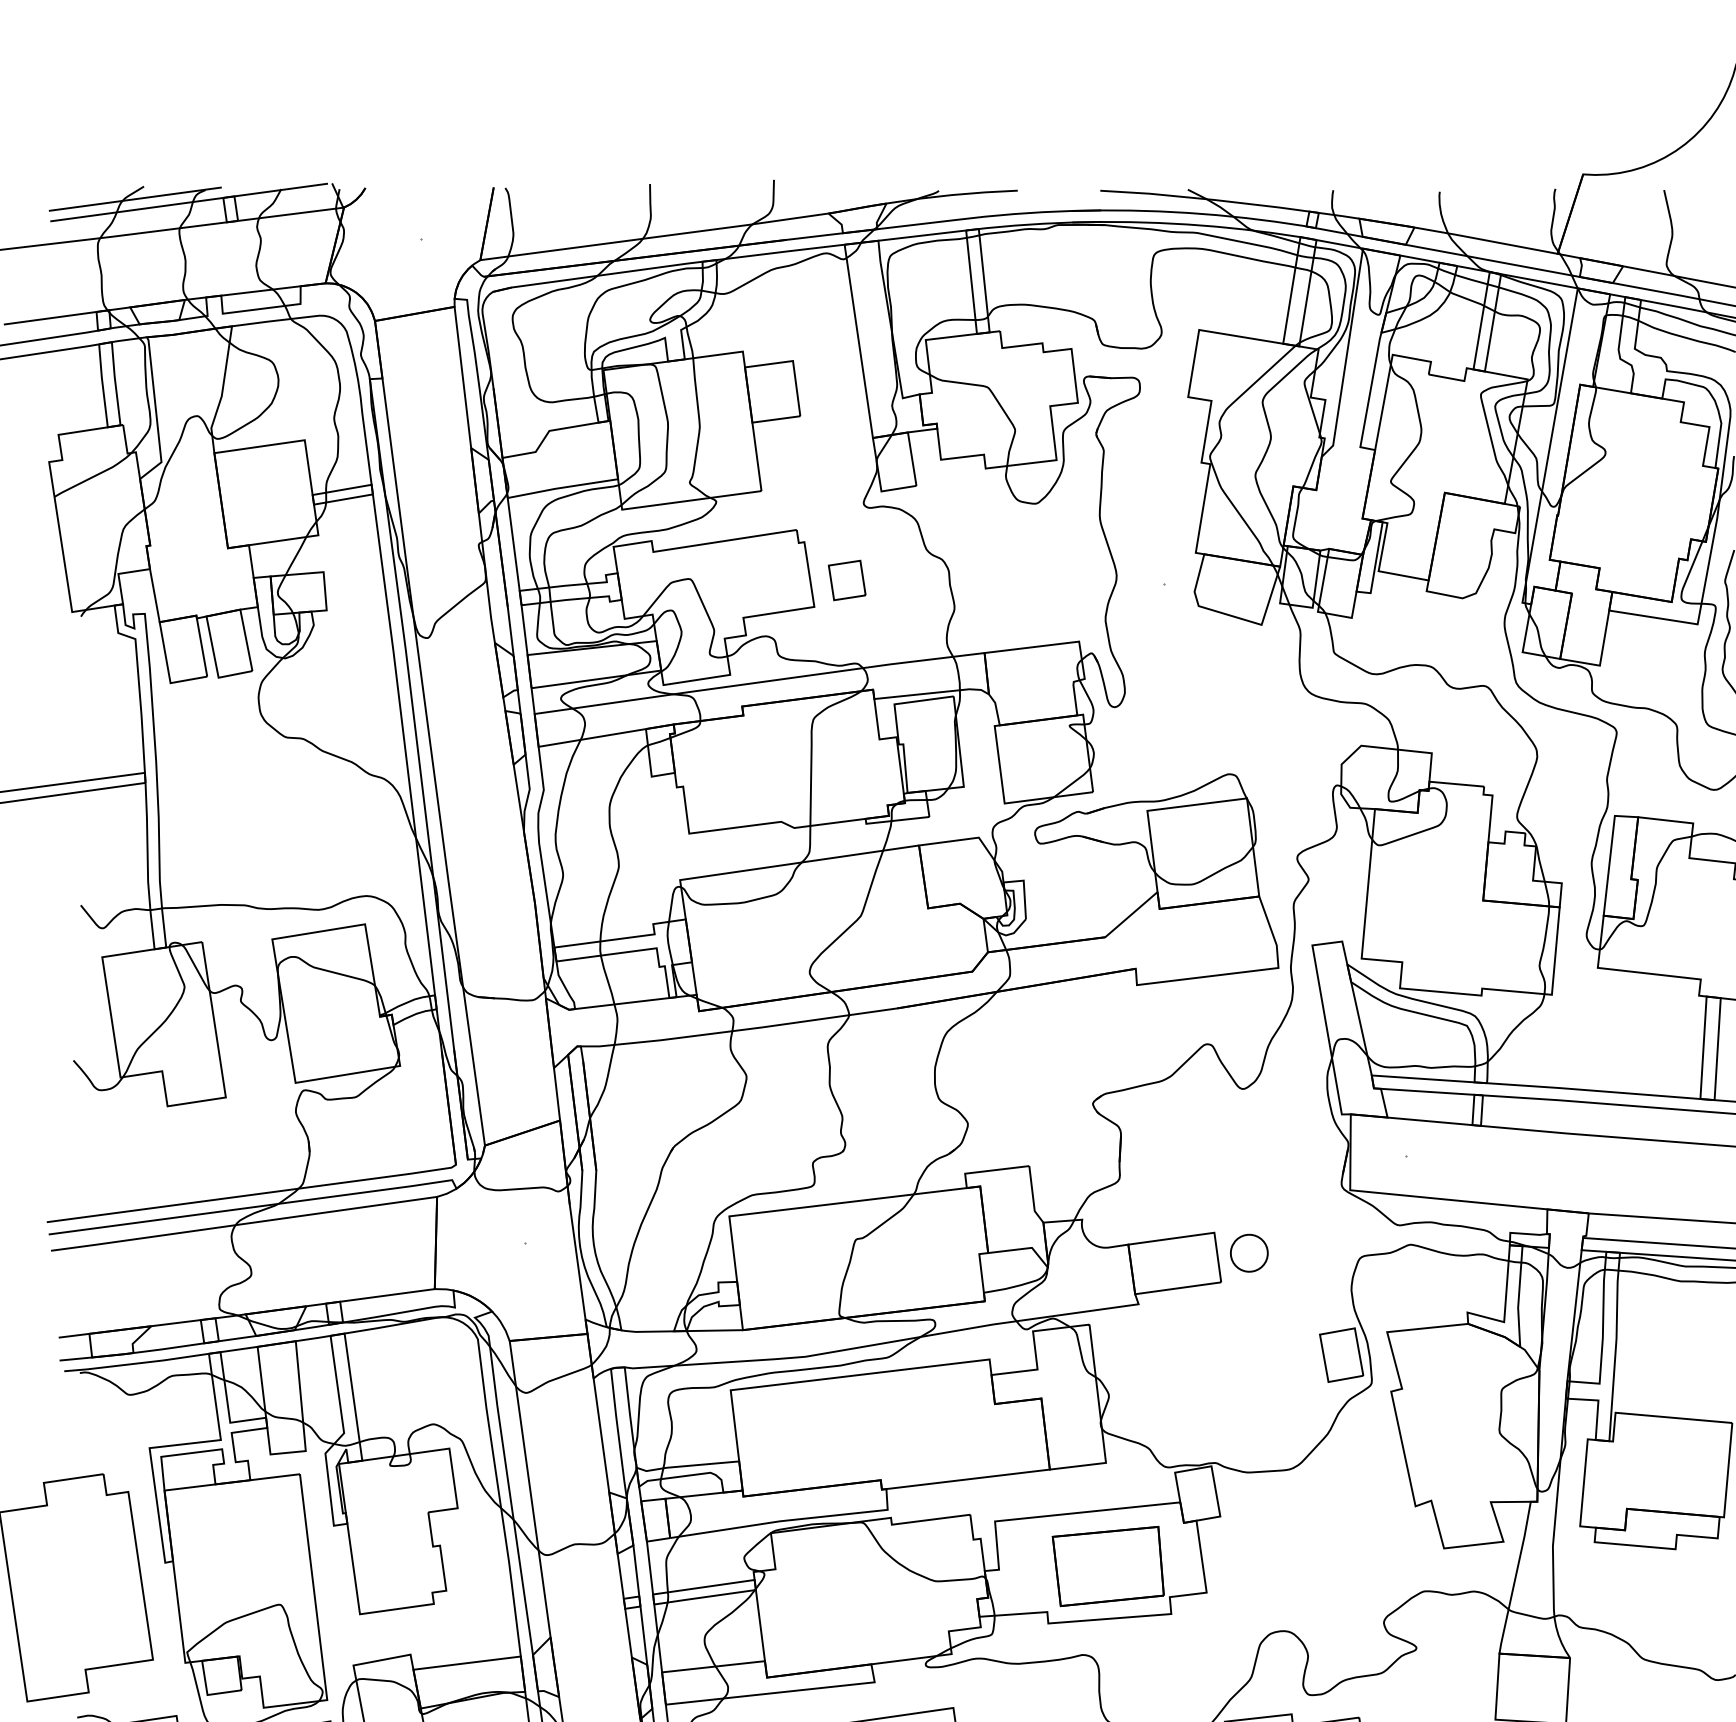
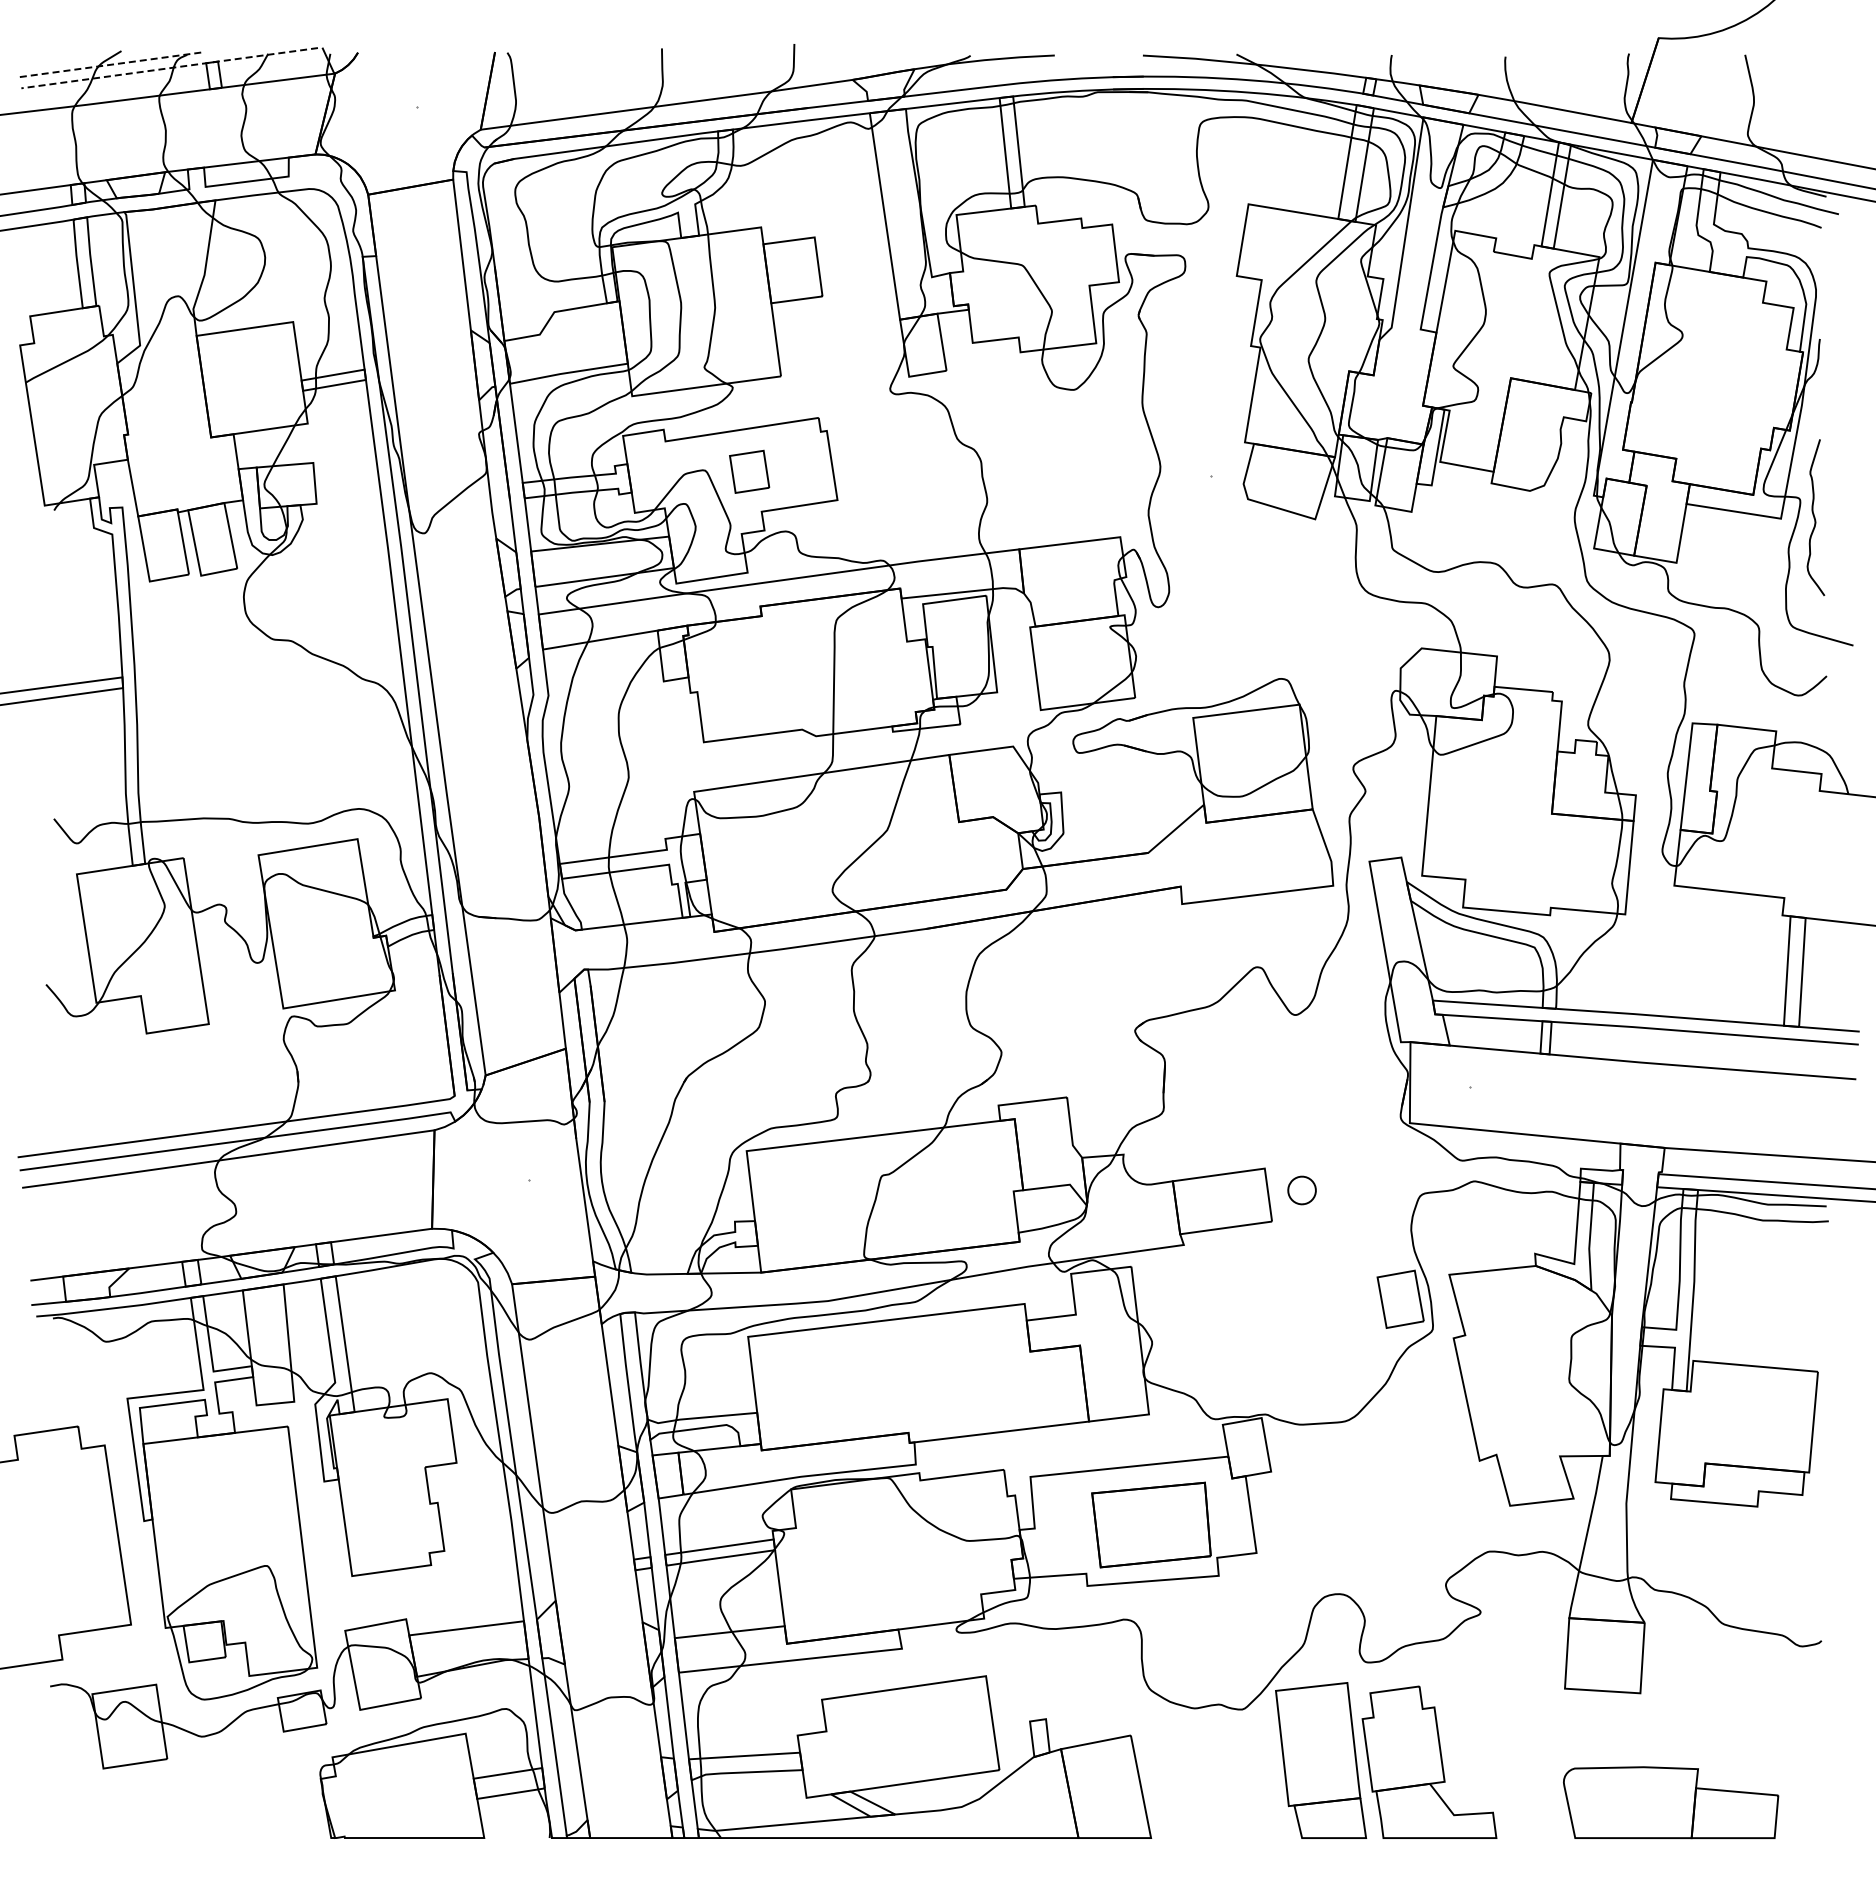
line: (135, 199) -> (112, 64), solid -> dashed
line: (189, 202) -> (170, 68), solid -> dashed
part: (847, 580) -> (749, 471), moved
part: (1248, 1253) -> (1301, 1190), size x0.7

